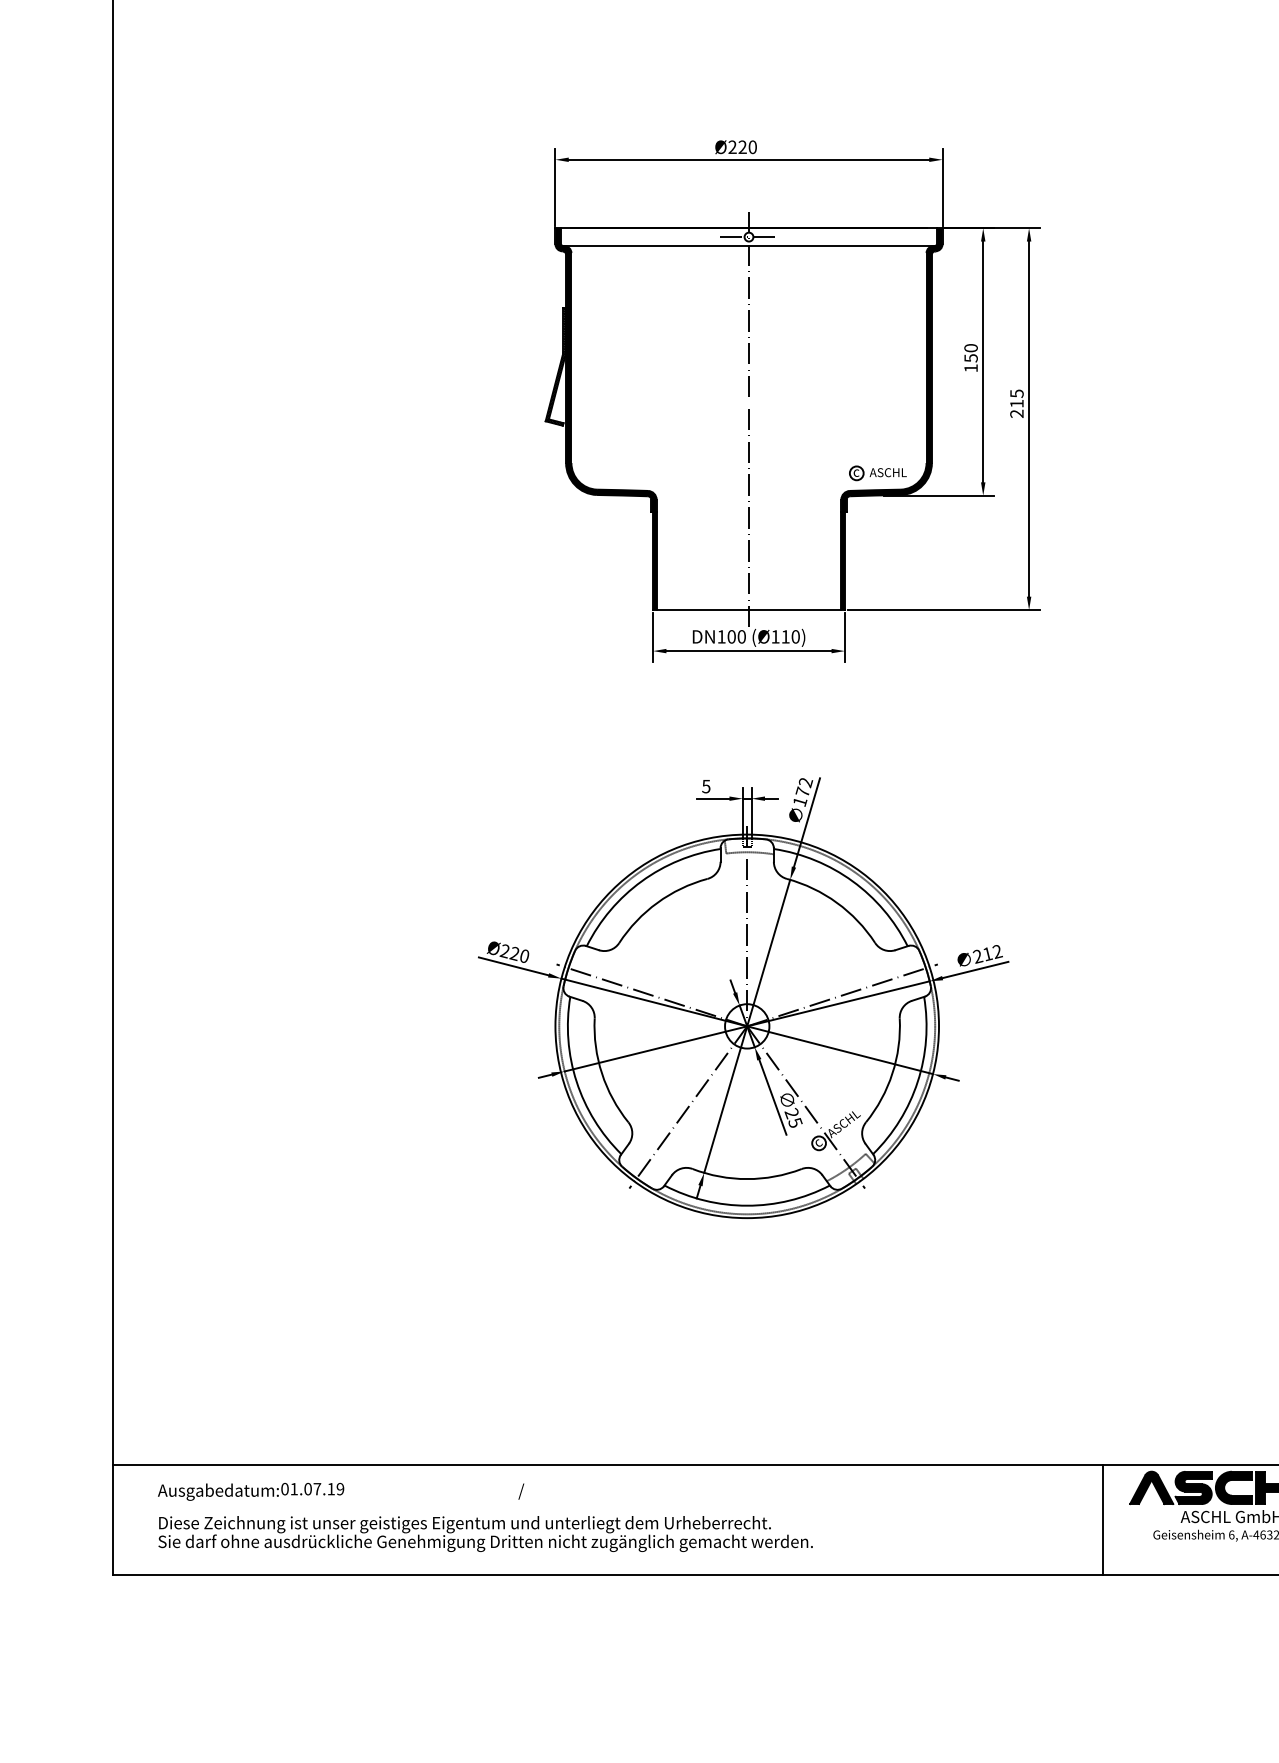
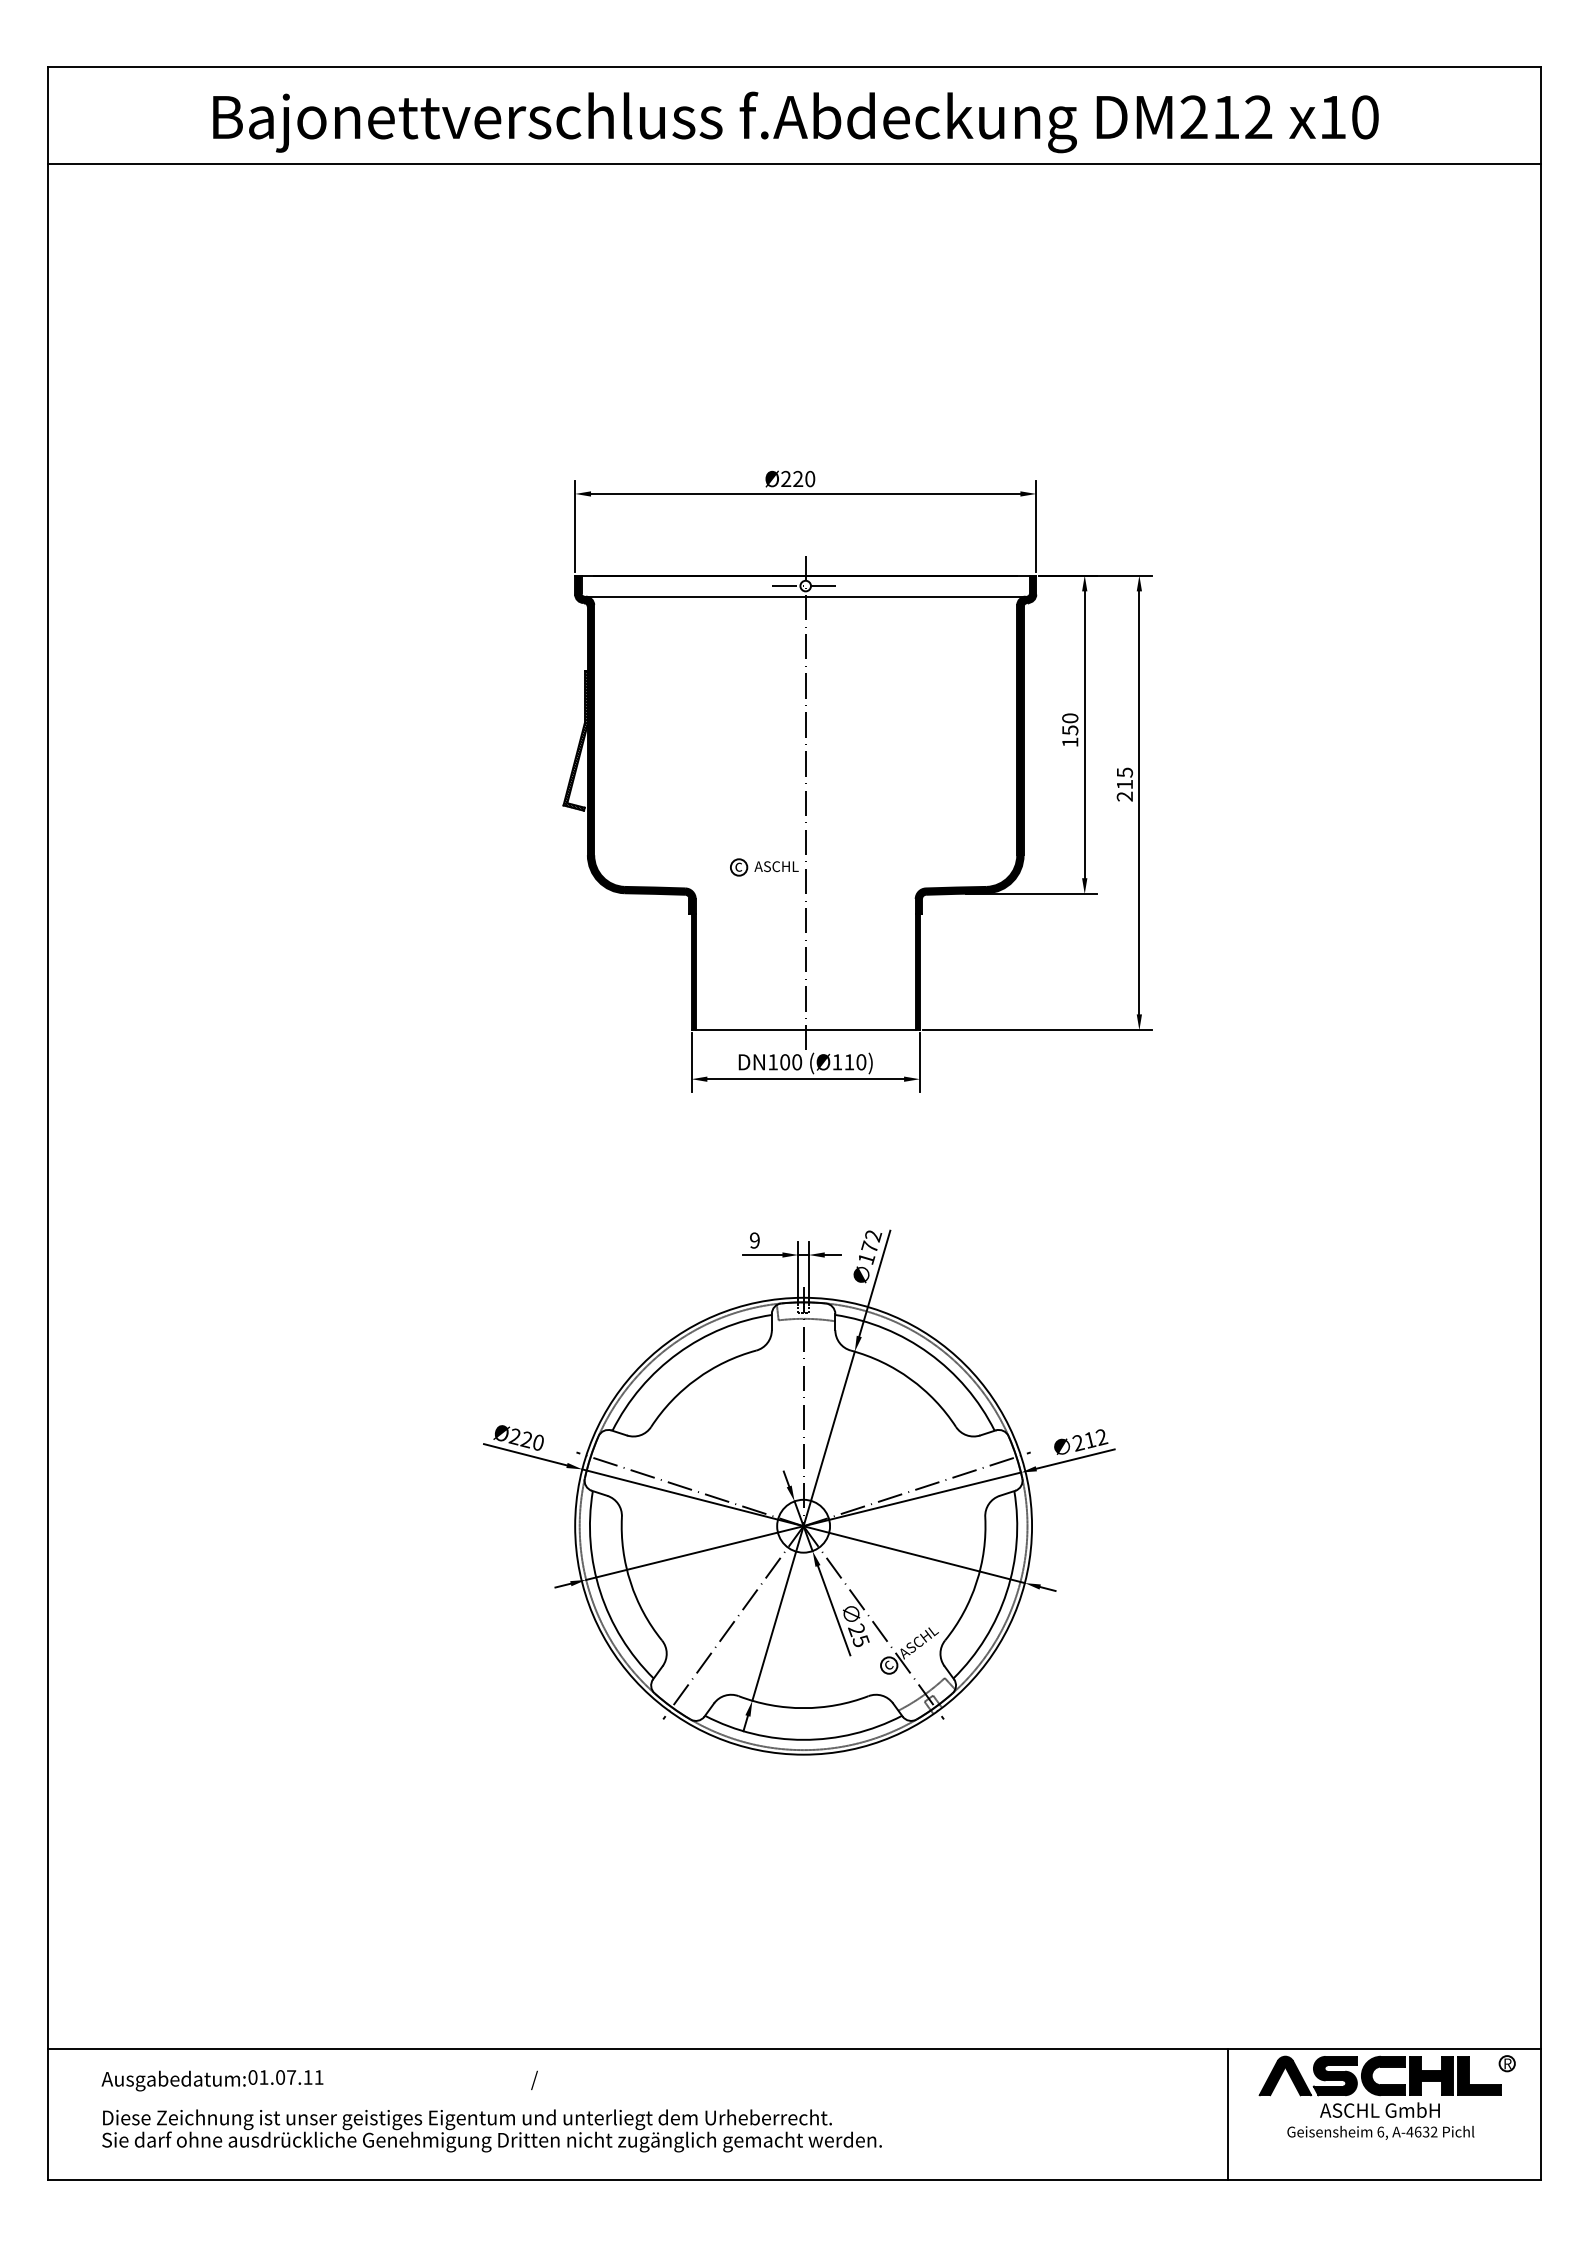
part: (878, 473) -> (764, 867), moved
text: (706, 786) -> (754, 1240), 5 -> 9
text: (339, 1489) -> (318, 2077), 01.07.19 -> 01.07.11

